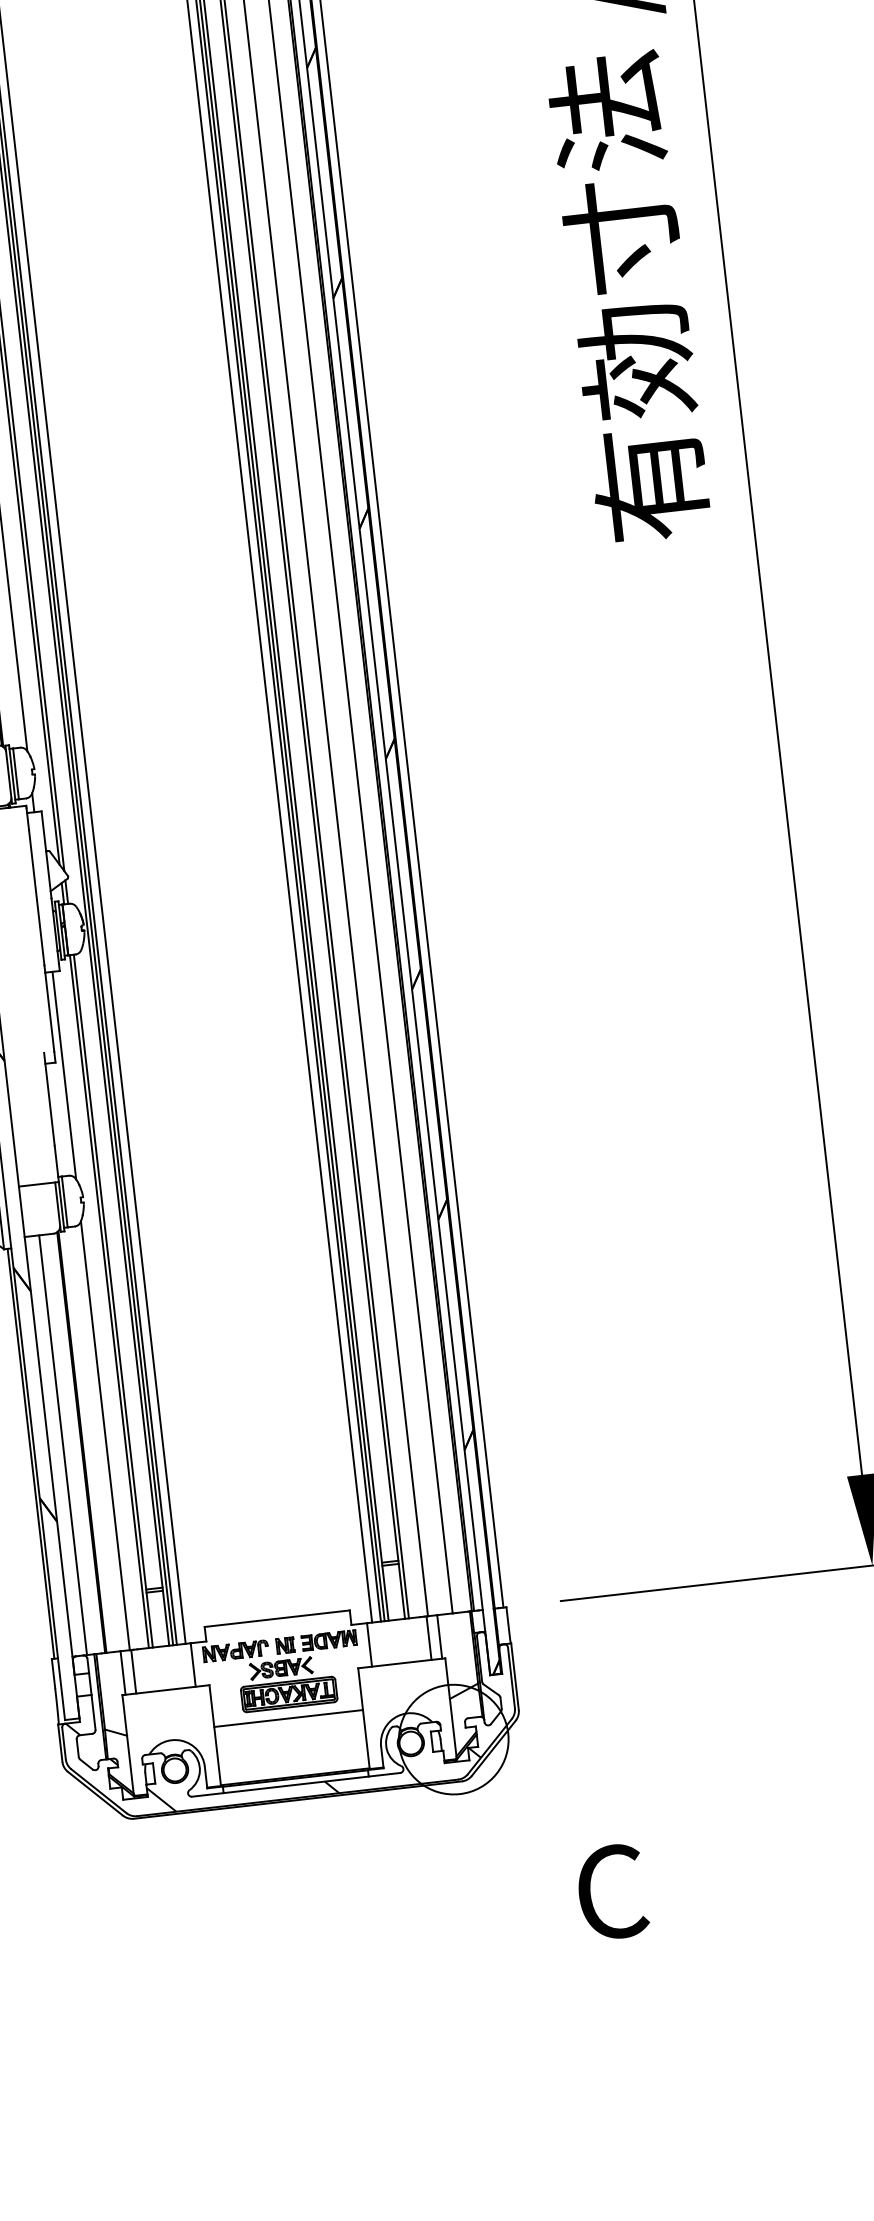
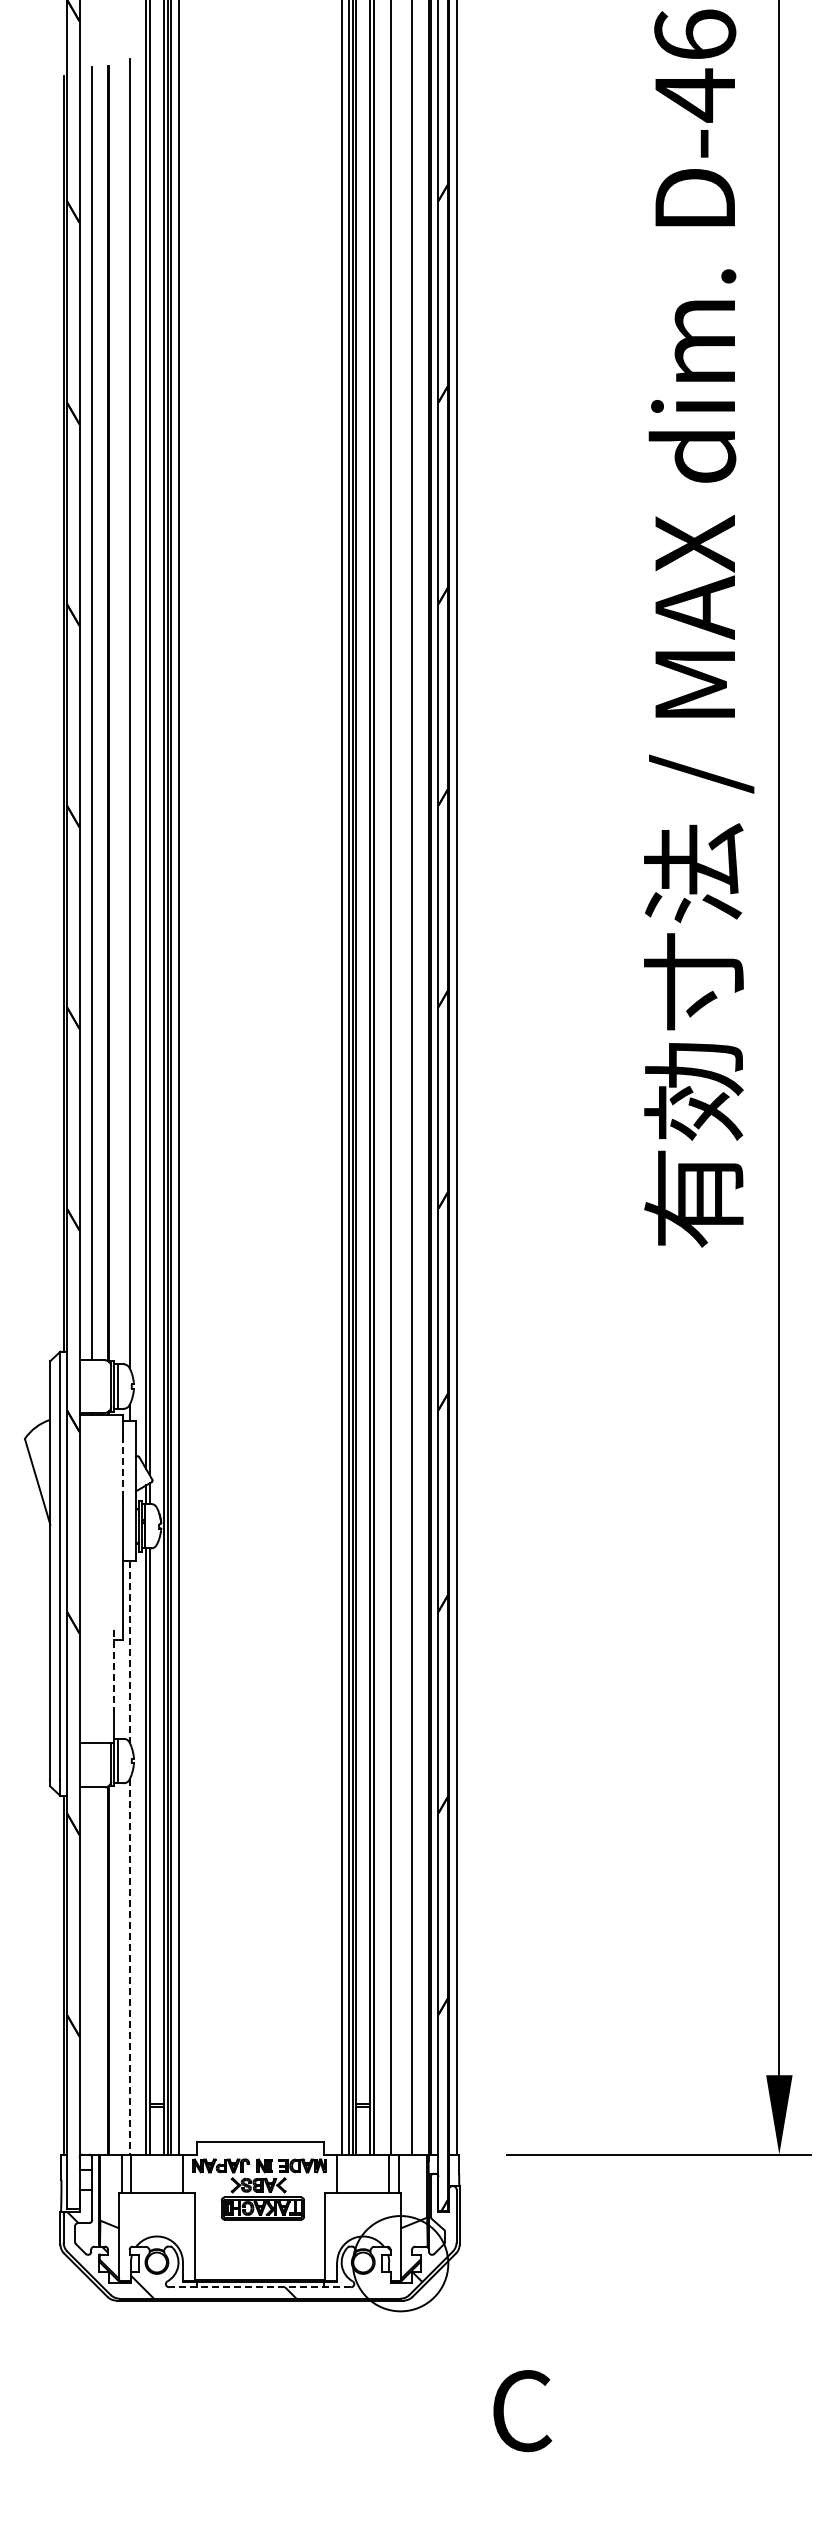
line: (33, 864) -> (123, 1466), solid -> dashed
line: (64, 1075) -> (129, 1651), solid -> dashed
line: (49, 1098) -> (114, 1670), solid -> dashed
line: (105, 1435) -> (129, 1966), solid -> dashed
line: (63, 1444) -> (92, 1970), removed
line: (289, 1718) -> (260, 2229), removed
line: (295, 1785) -> (259, 2287), solid -> dashed

